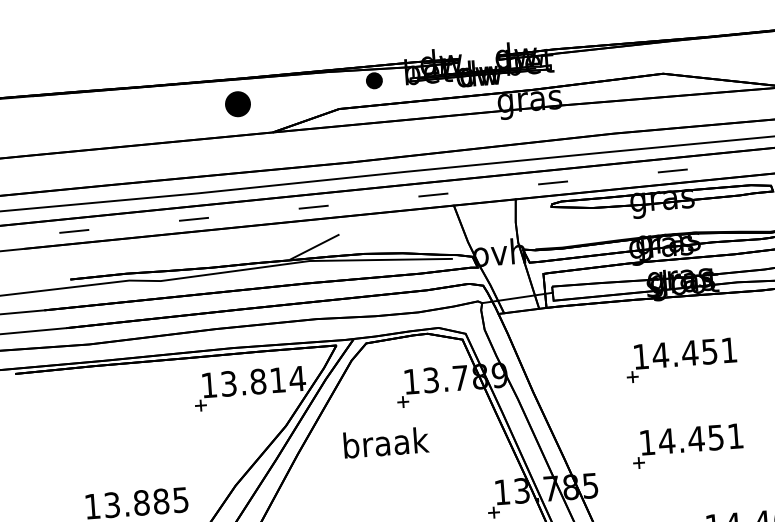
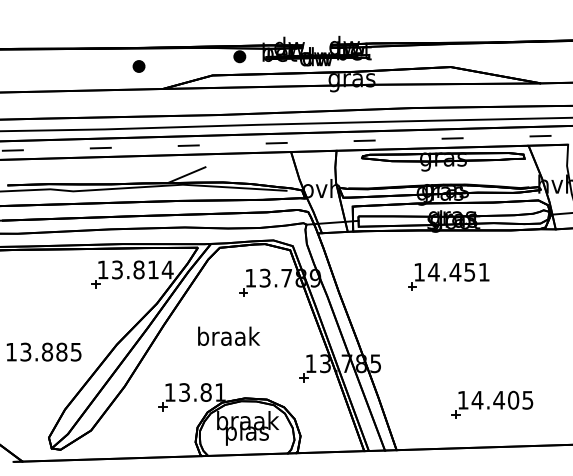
part: (237, 104) -> (138, 66), size x0.62
text: (385, 441) -> (228, 335), moved
part: (687, 445) -> (448, 339), removed

